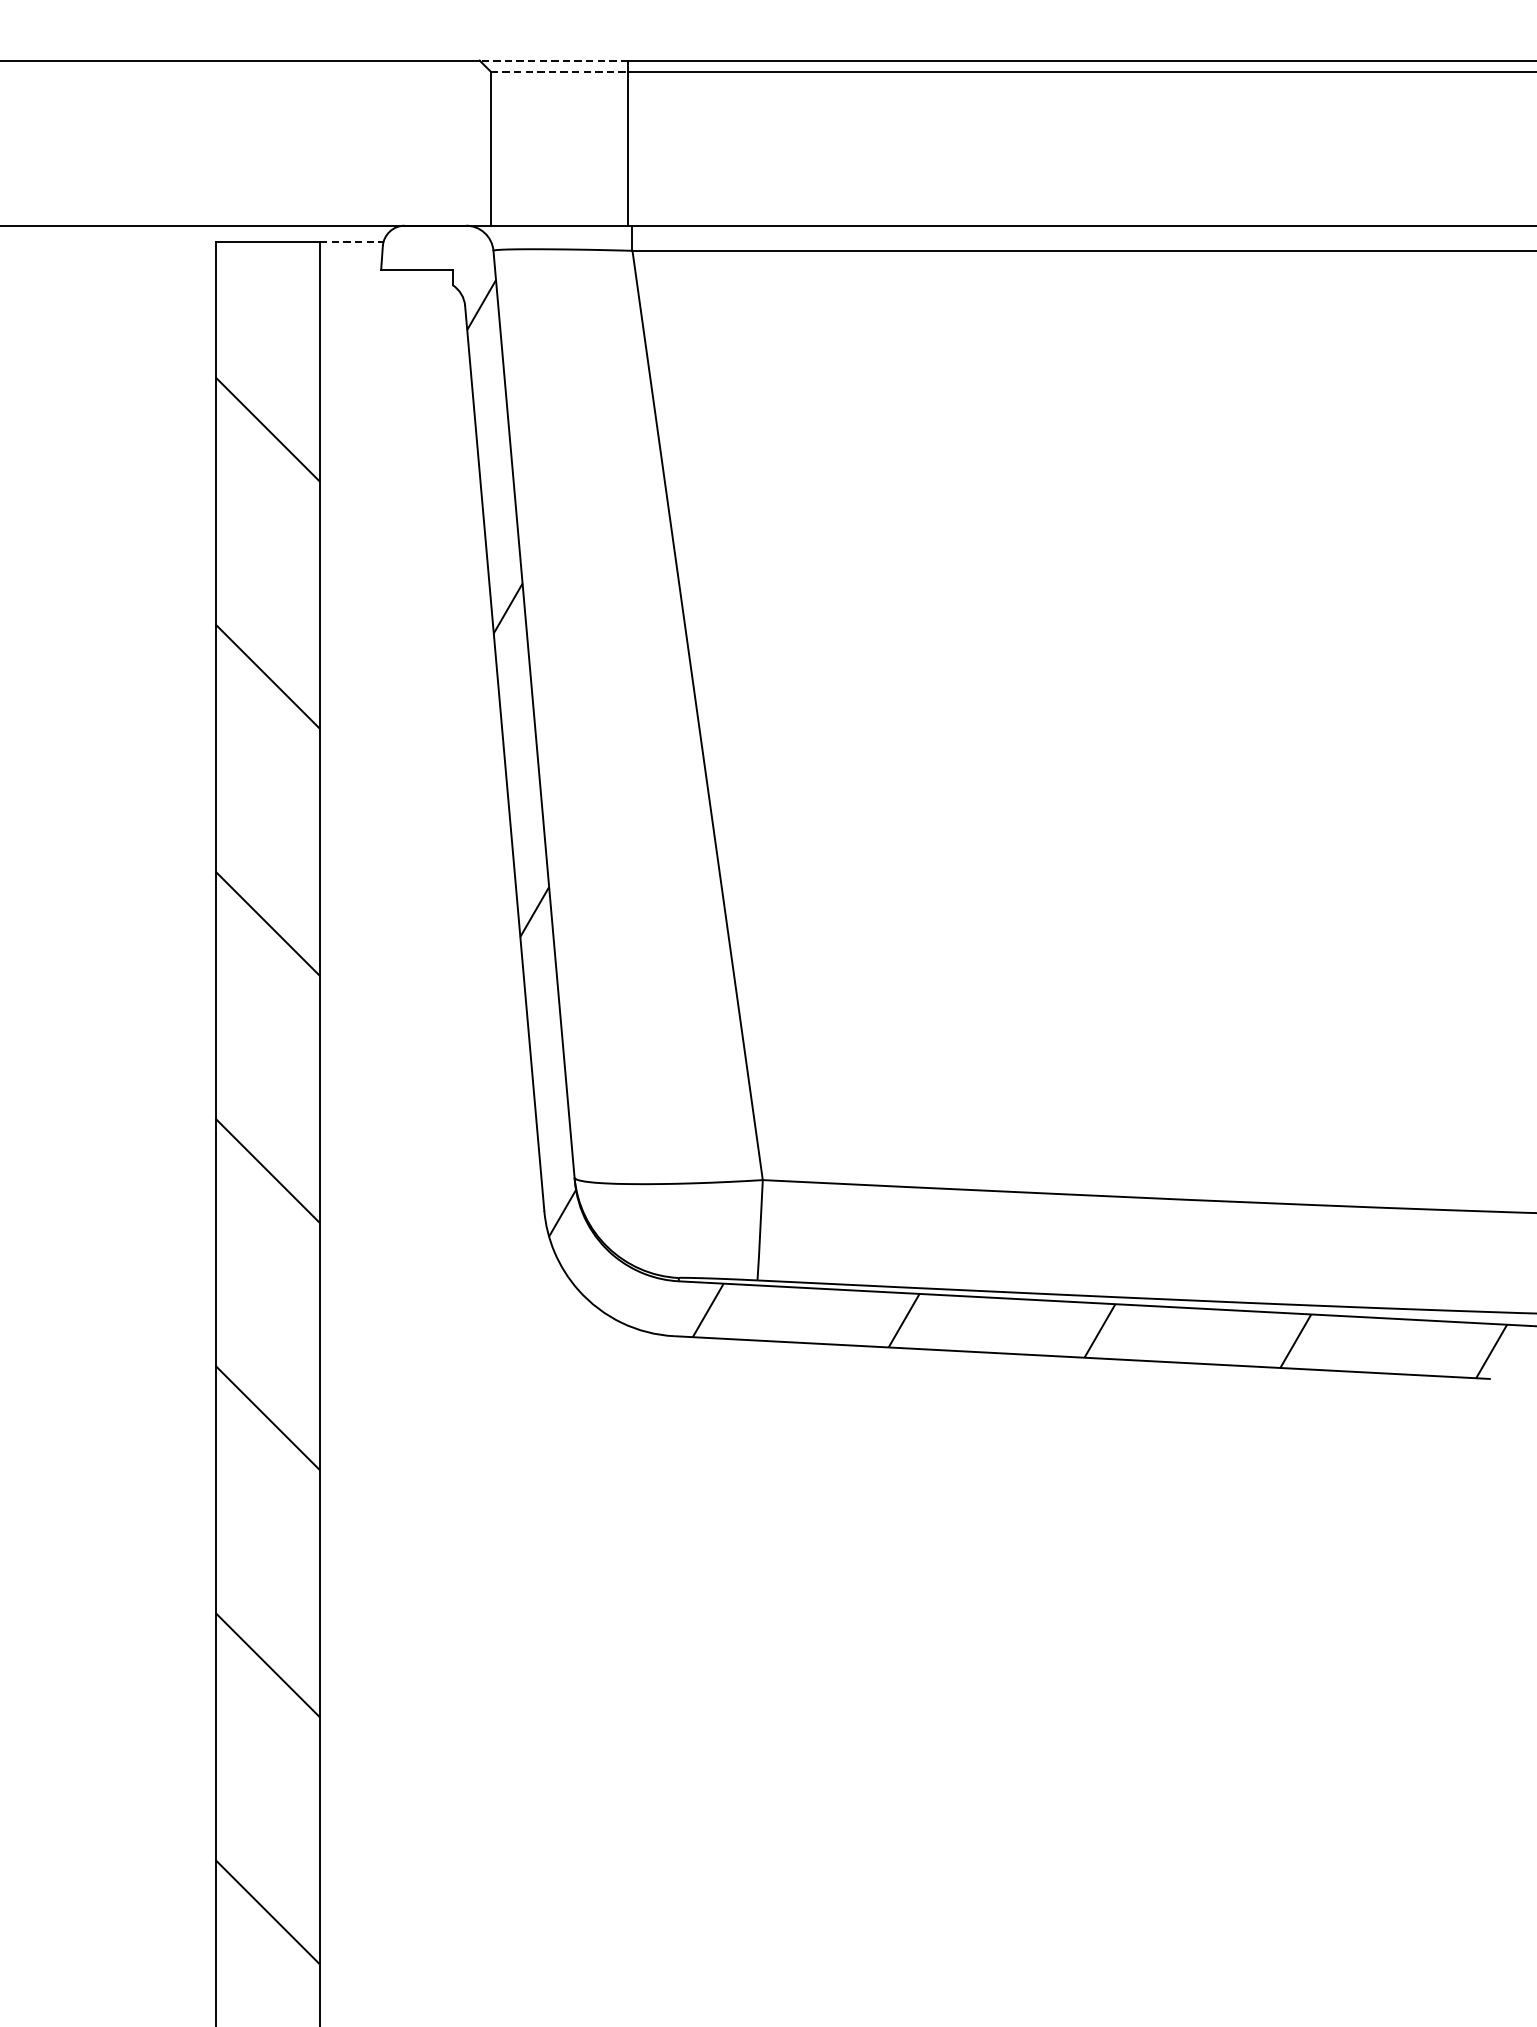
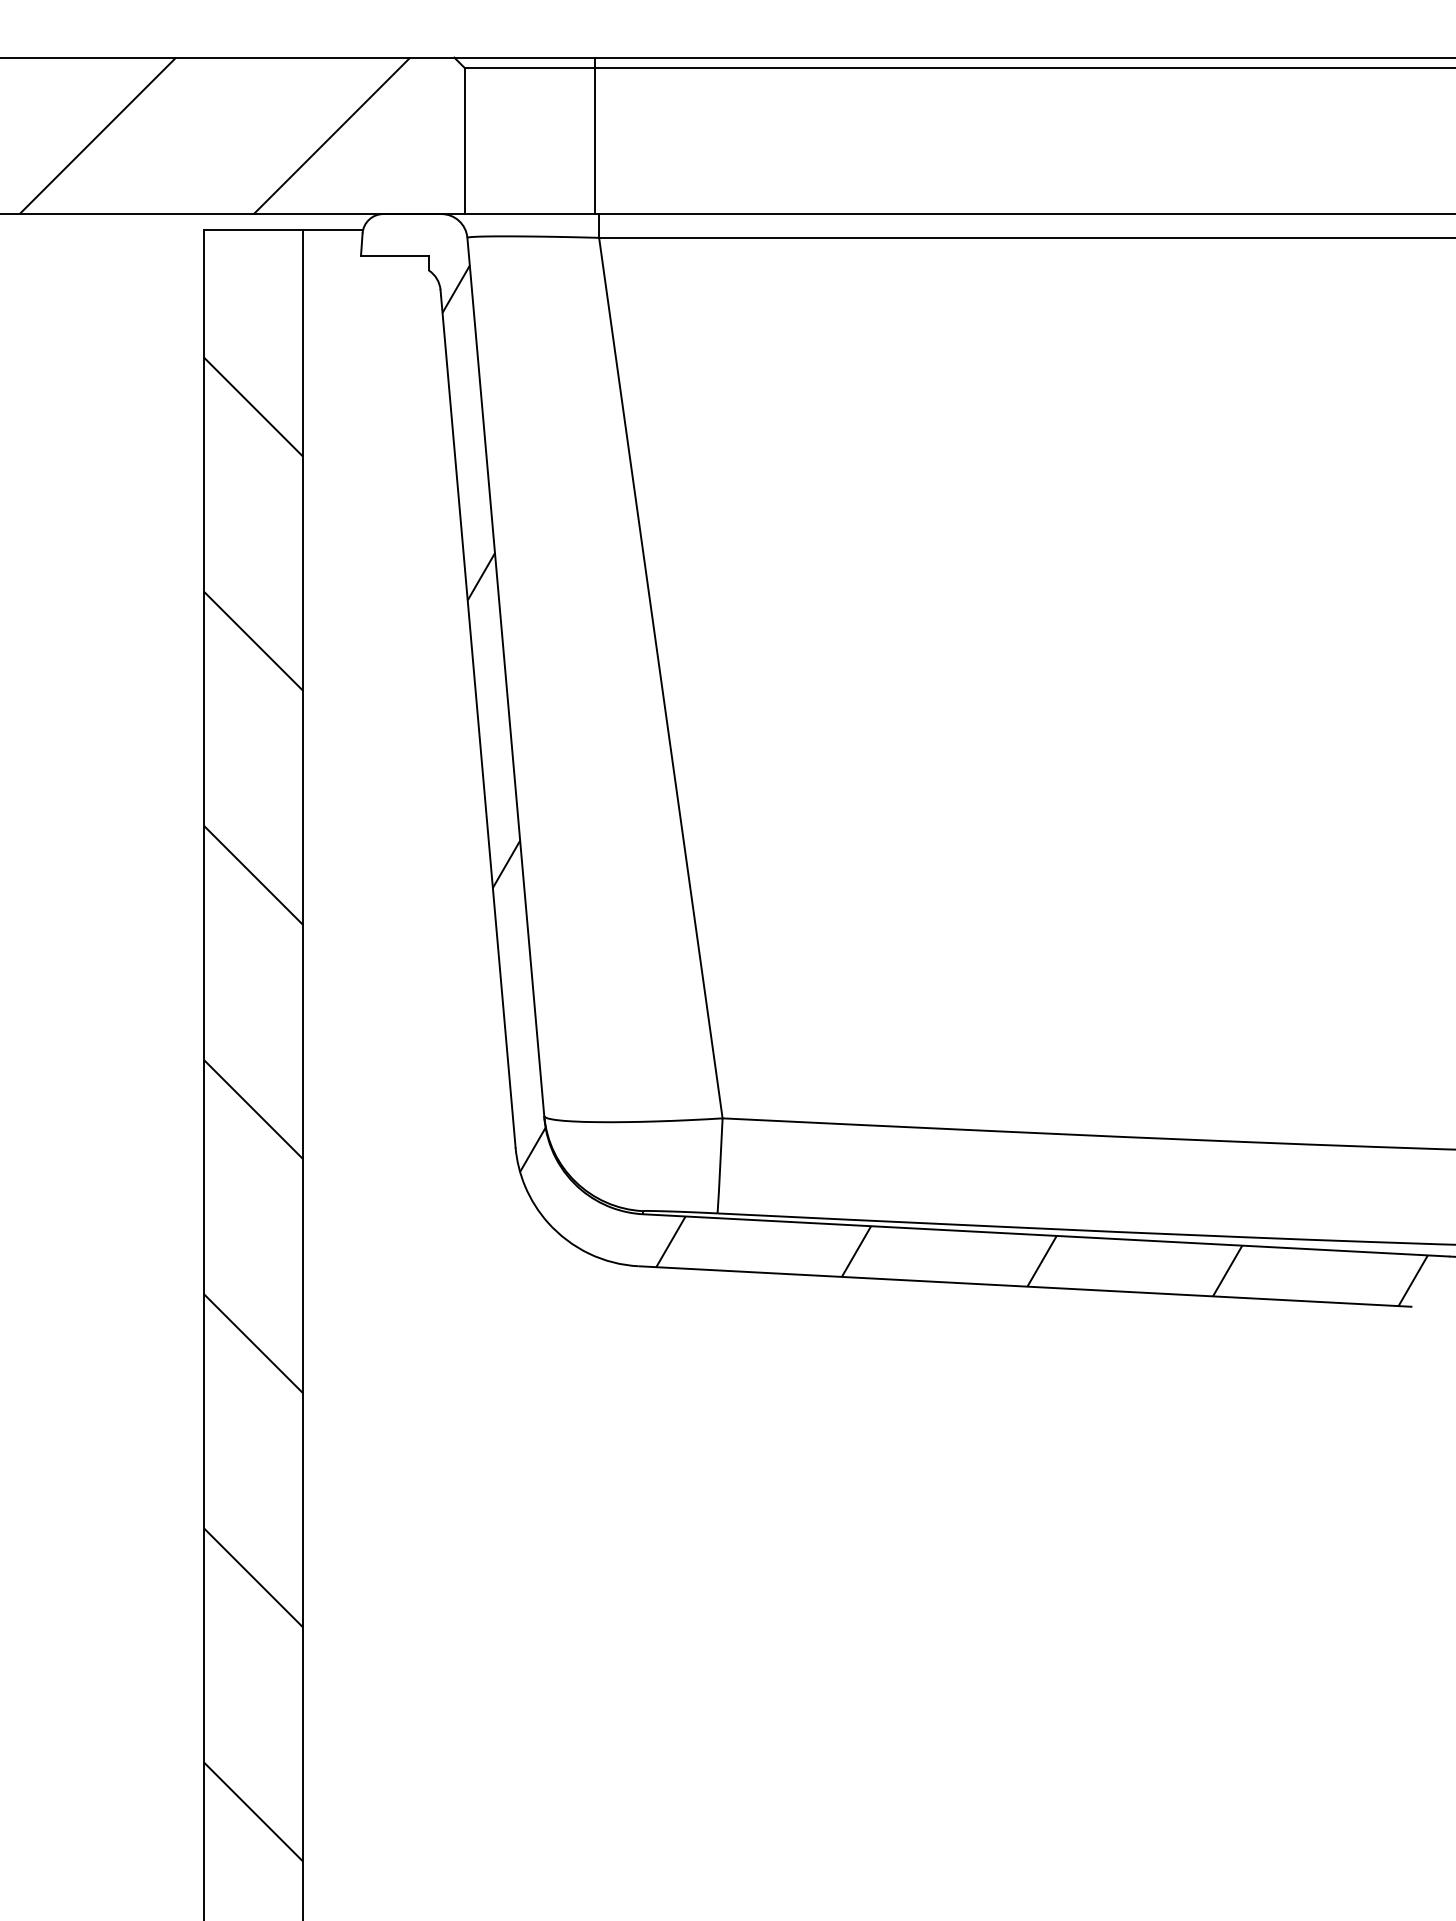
line: (553, 60) -> (524, 57), dashed -> solid
line: (560, 72) -> (530, 68), dashed -> solid
hatch: (226, 142) -> (214, 135), added
line: (352, 242) -> (333, 229), dashed -> solid

